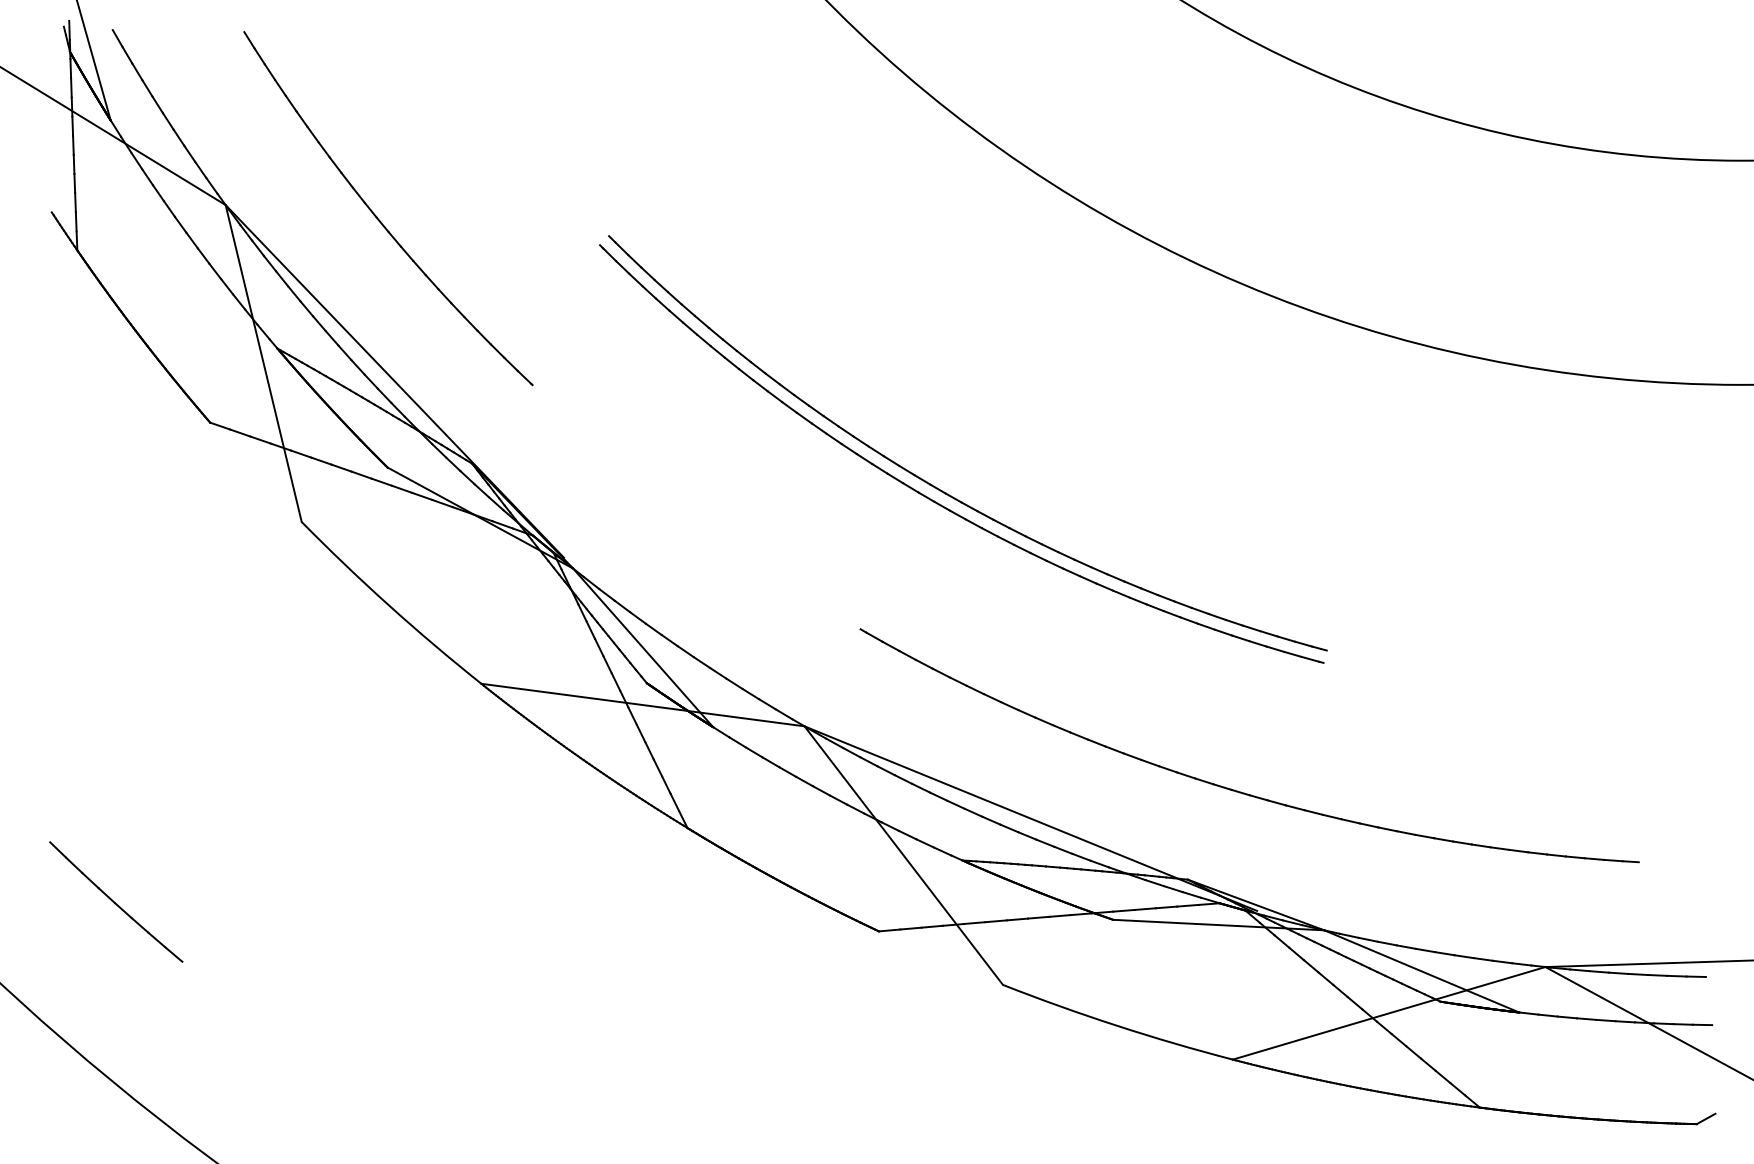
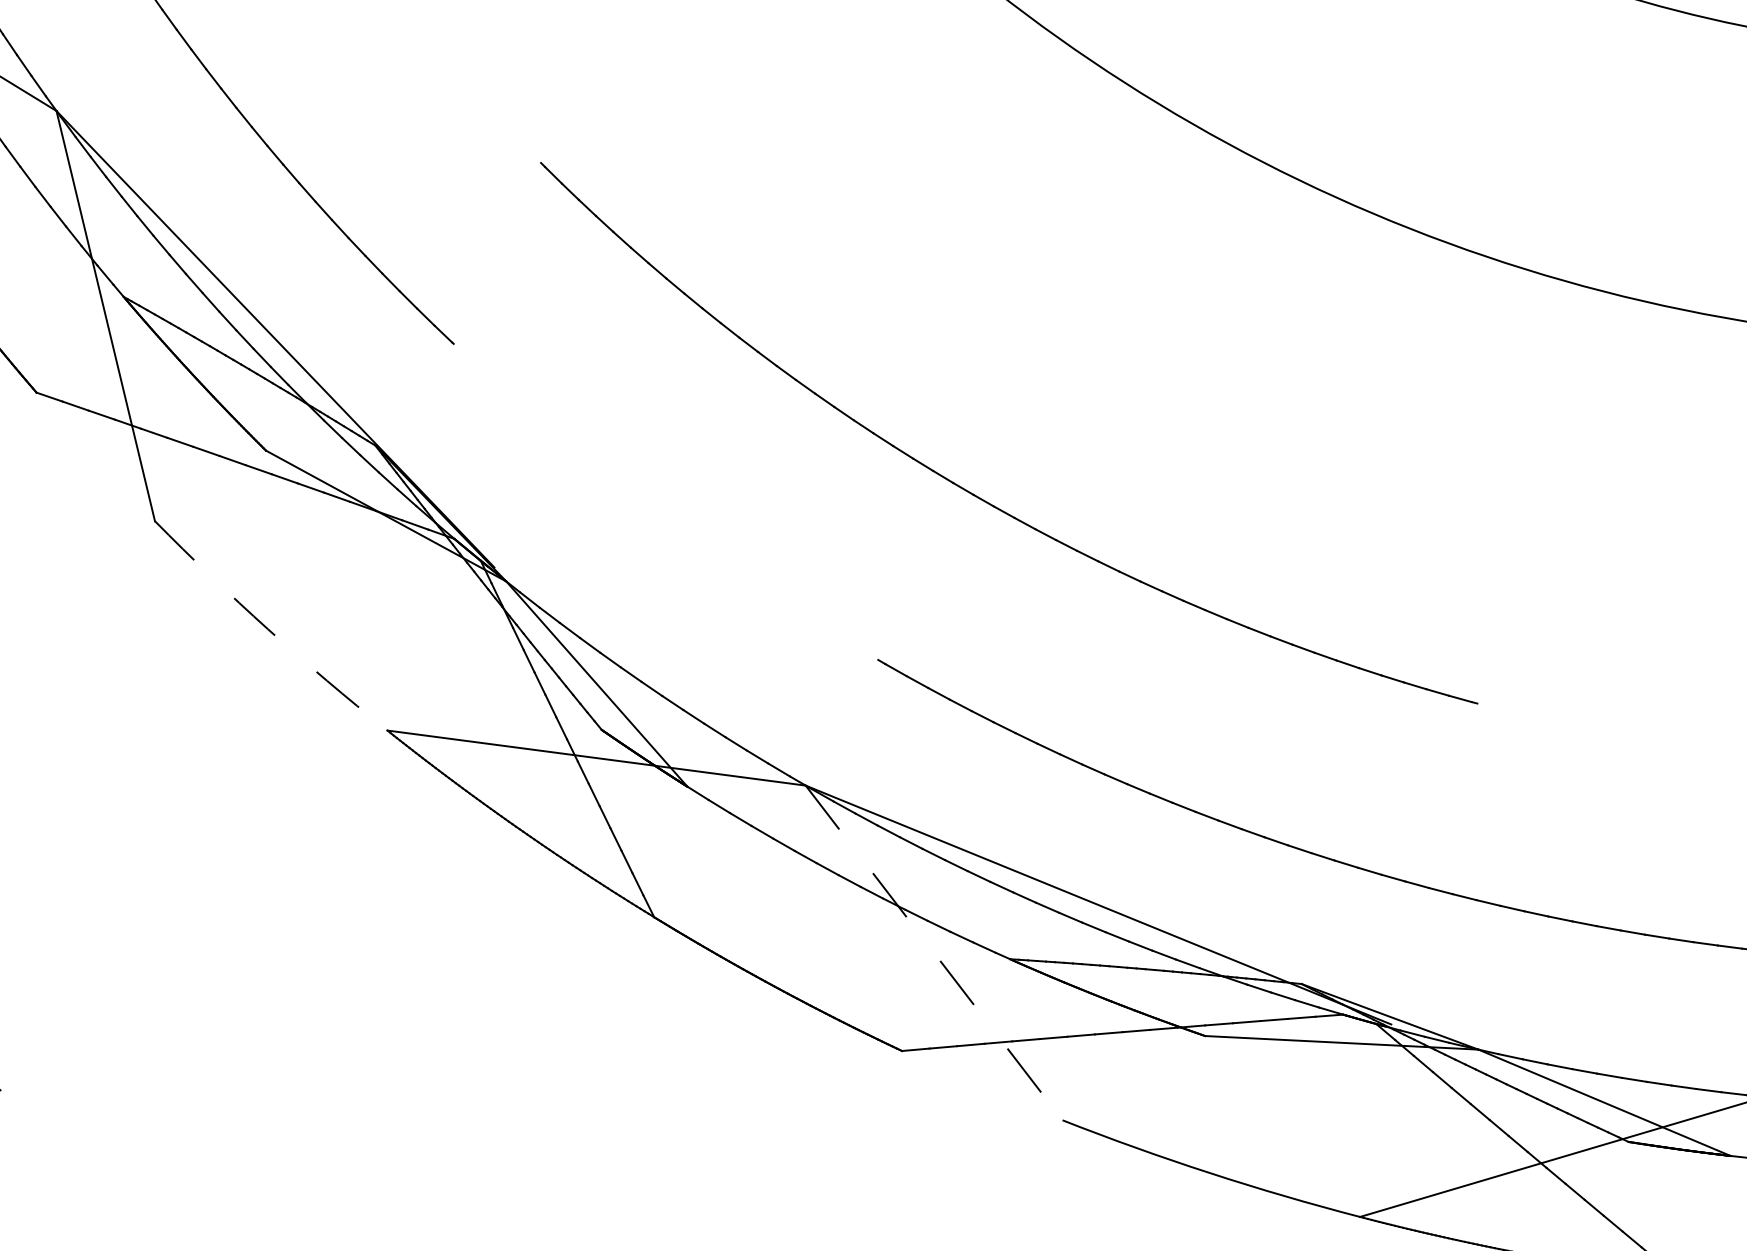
part: (939, 488) -> (980, 477), removed
arc: (389, 605) -> (268, 629), solid -> dashed
line: (903, 855) -> (933, 952), solid -> dashed

